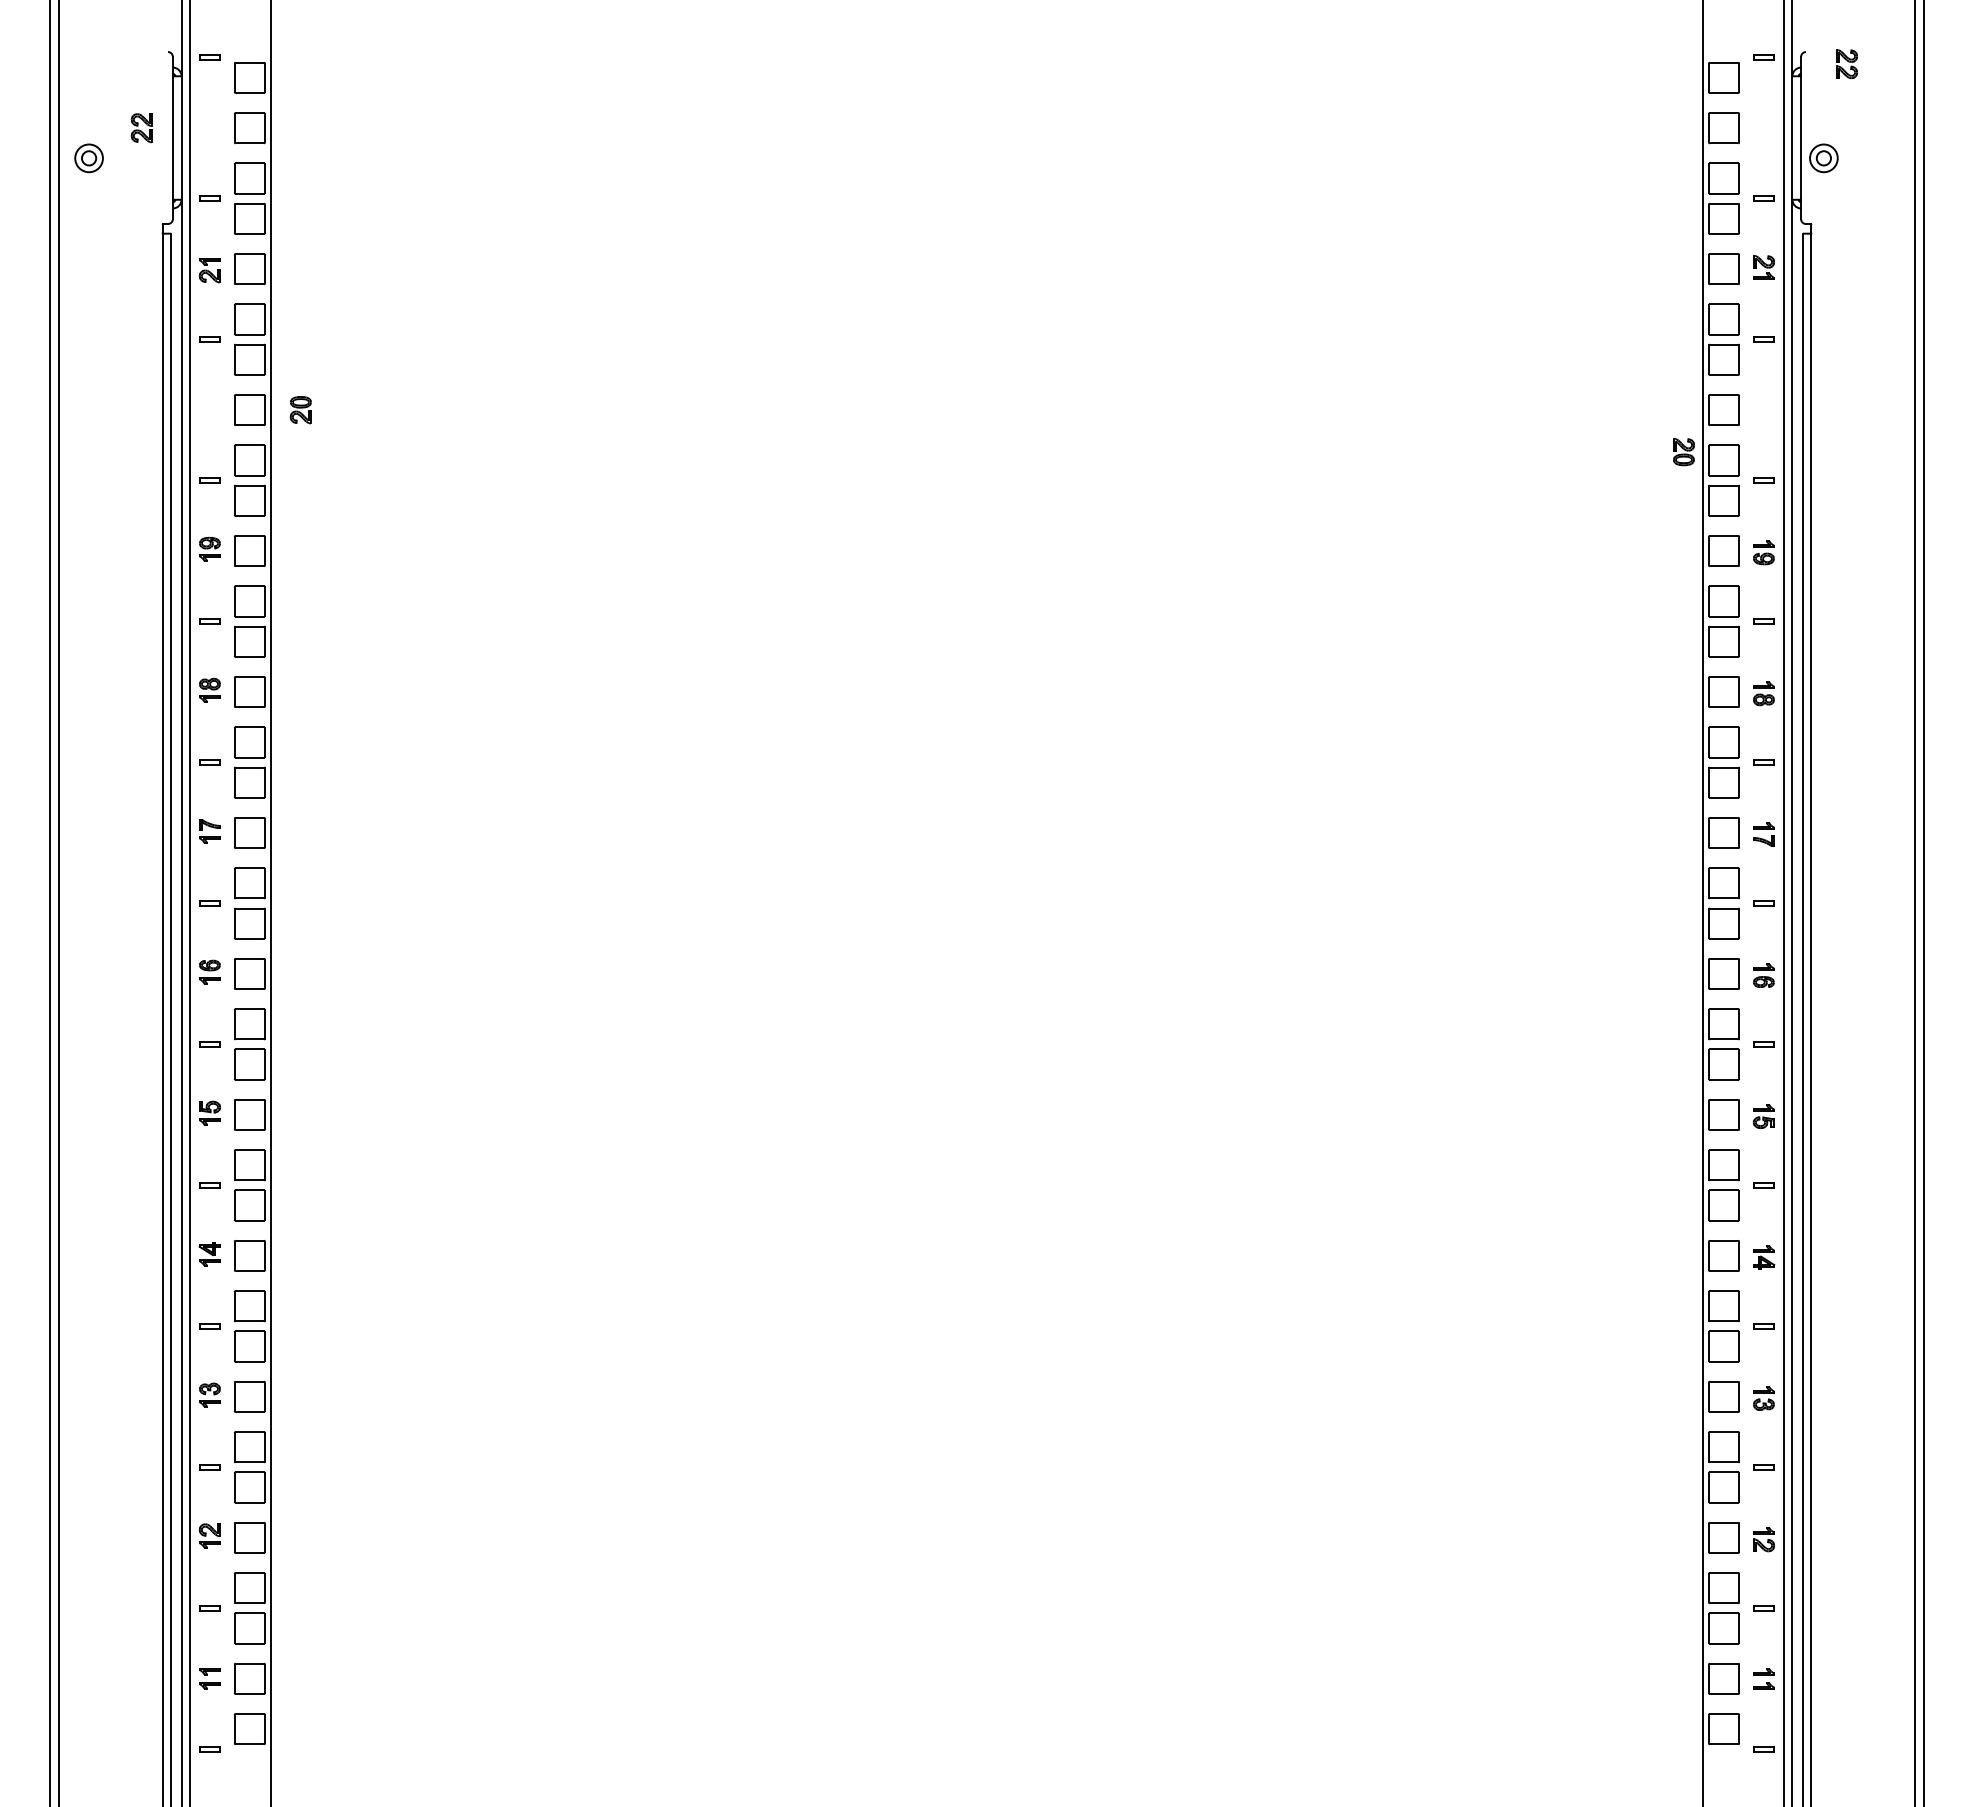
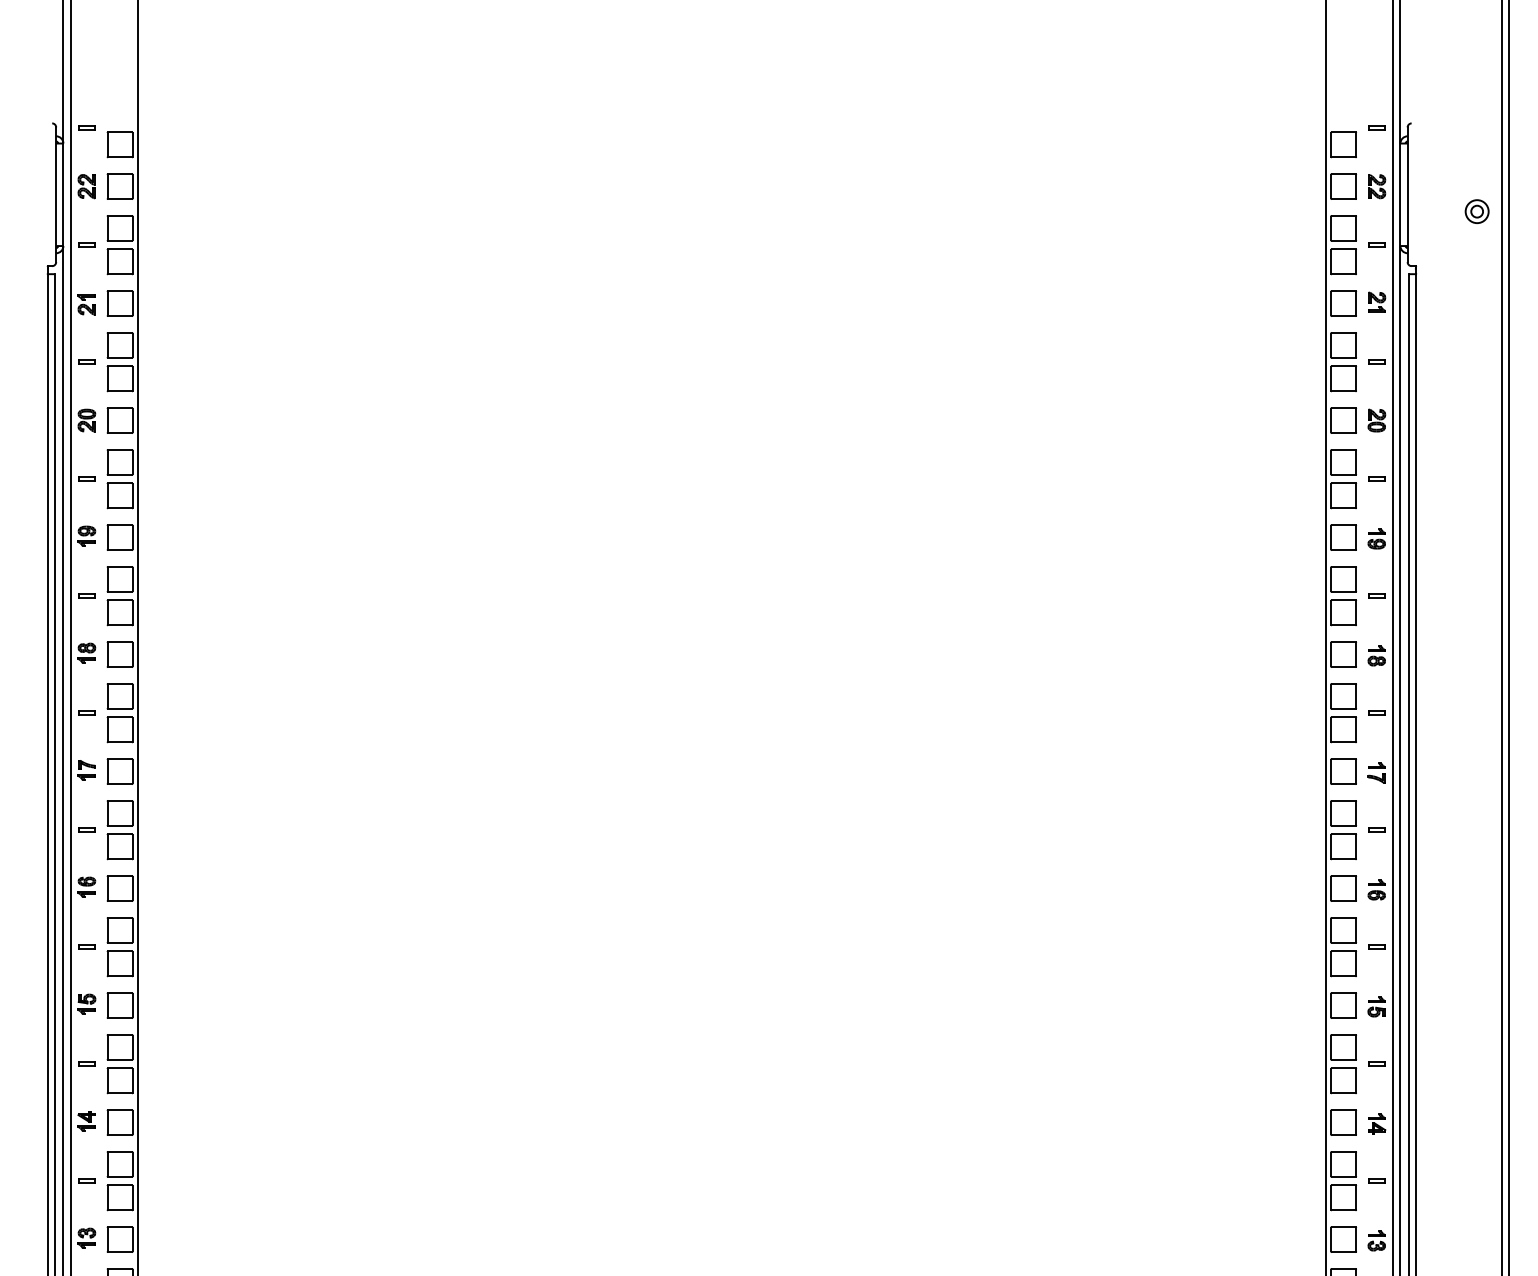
part: (1846, 64) -> (1376, 186), moved
part: (141, 128) -> (86, 186), moved
part: (1823, 158) -> (1476, 211), moved
part: (300, 410) -> (86, 420), moved
part: (1683, 452) -> (1376, 420), moved

